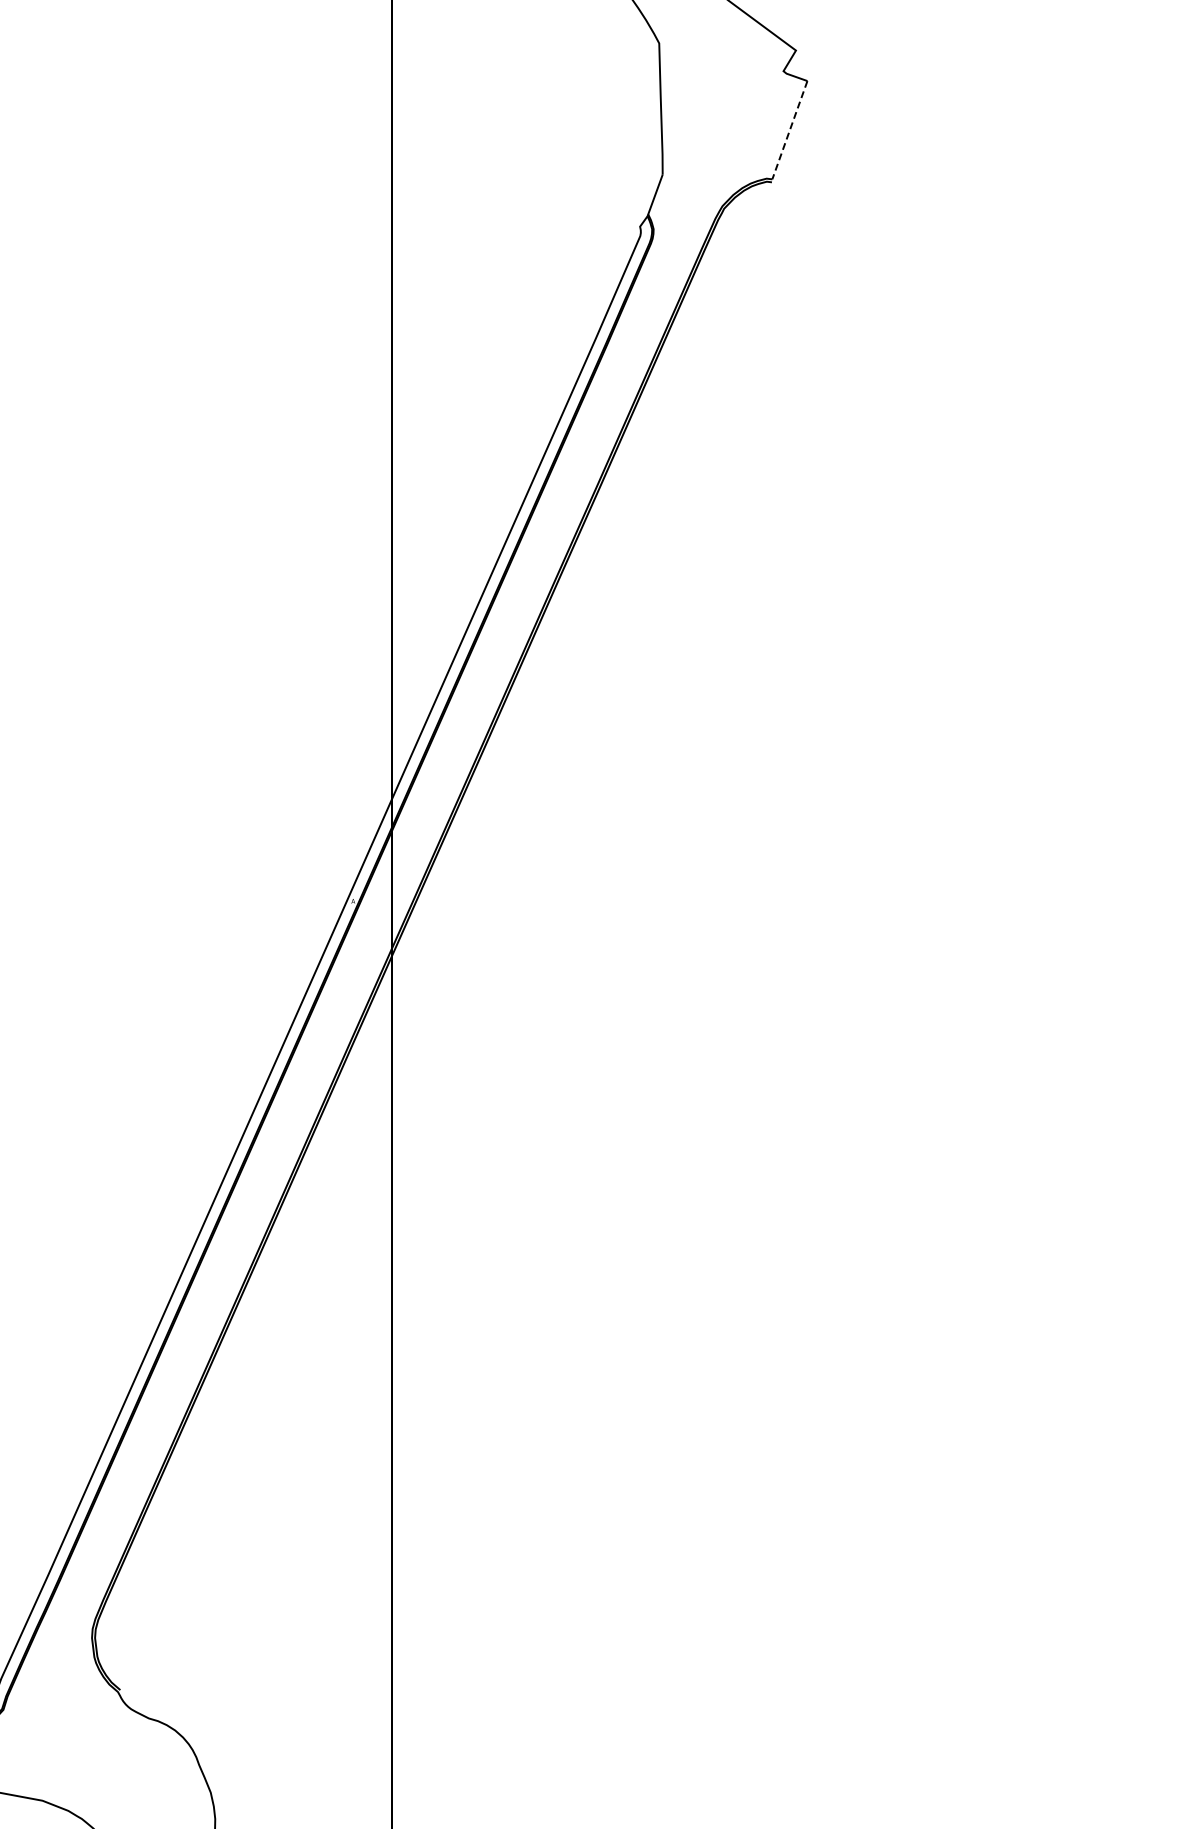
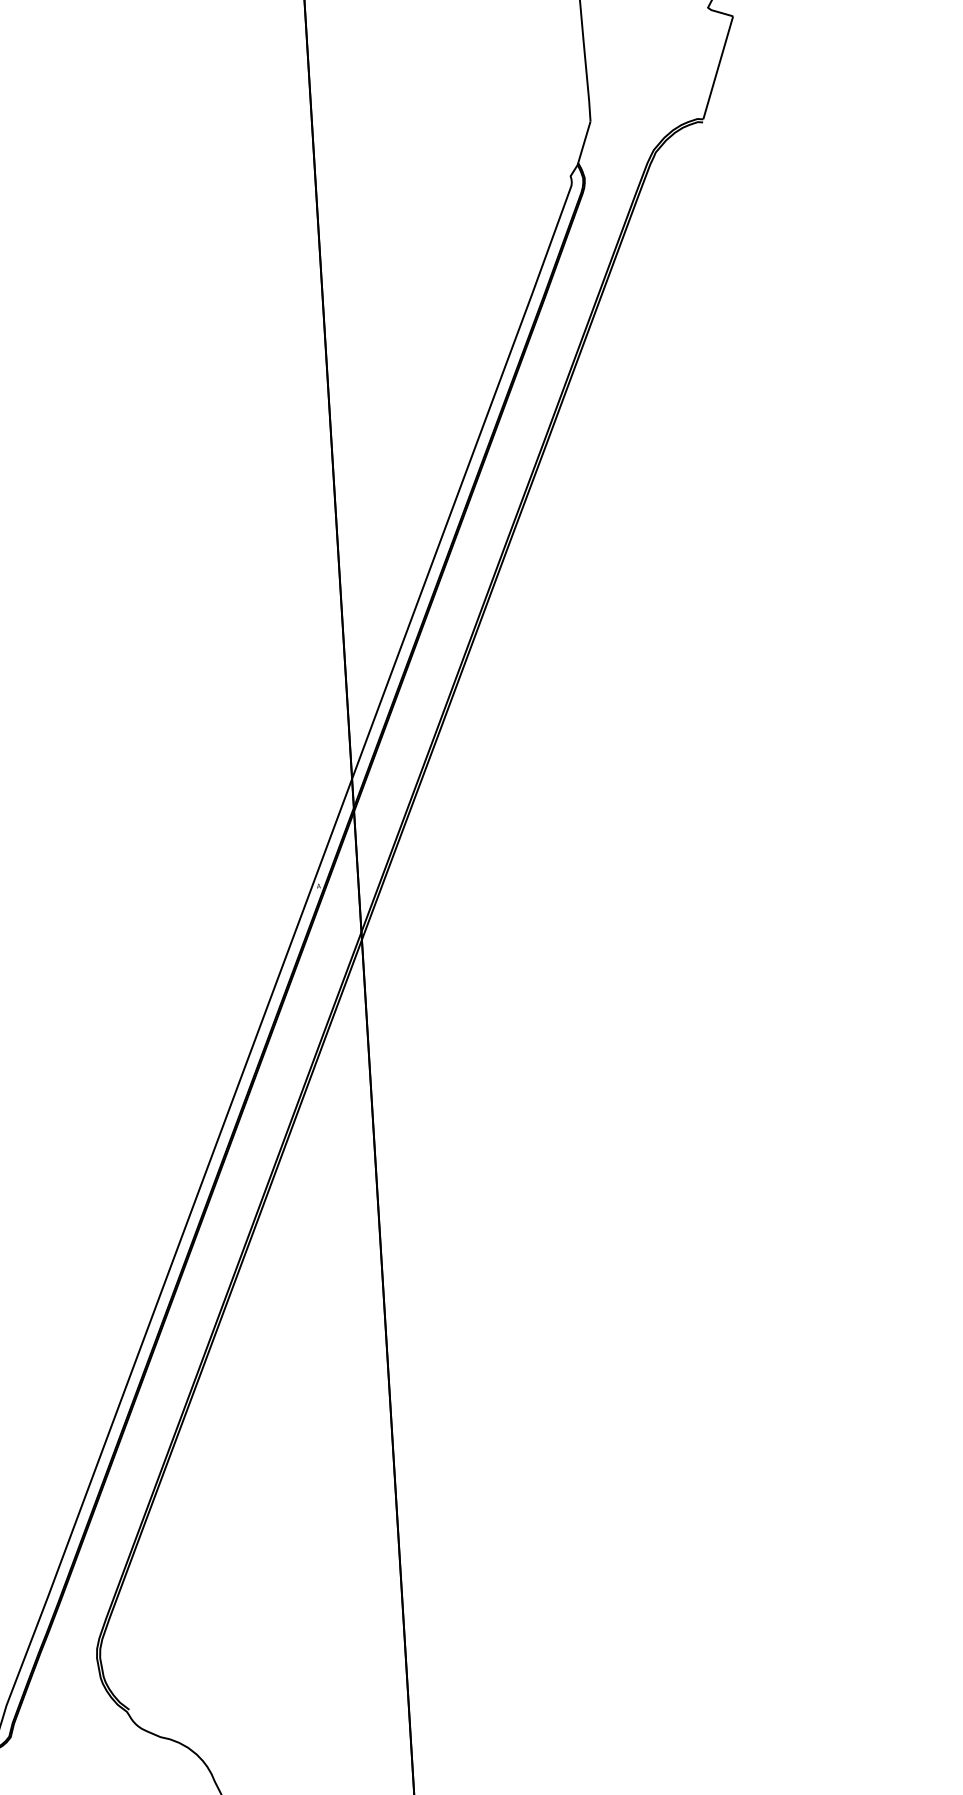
line: (789, 130) -> (717, 68), dashed -> solid

